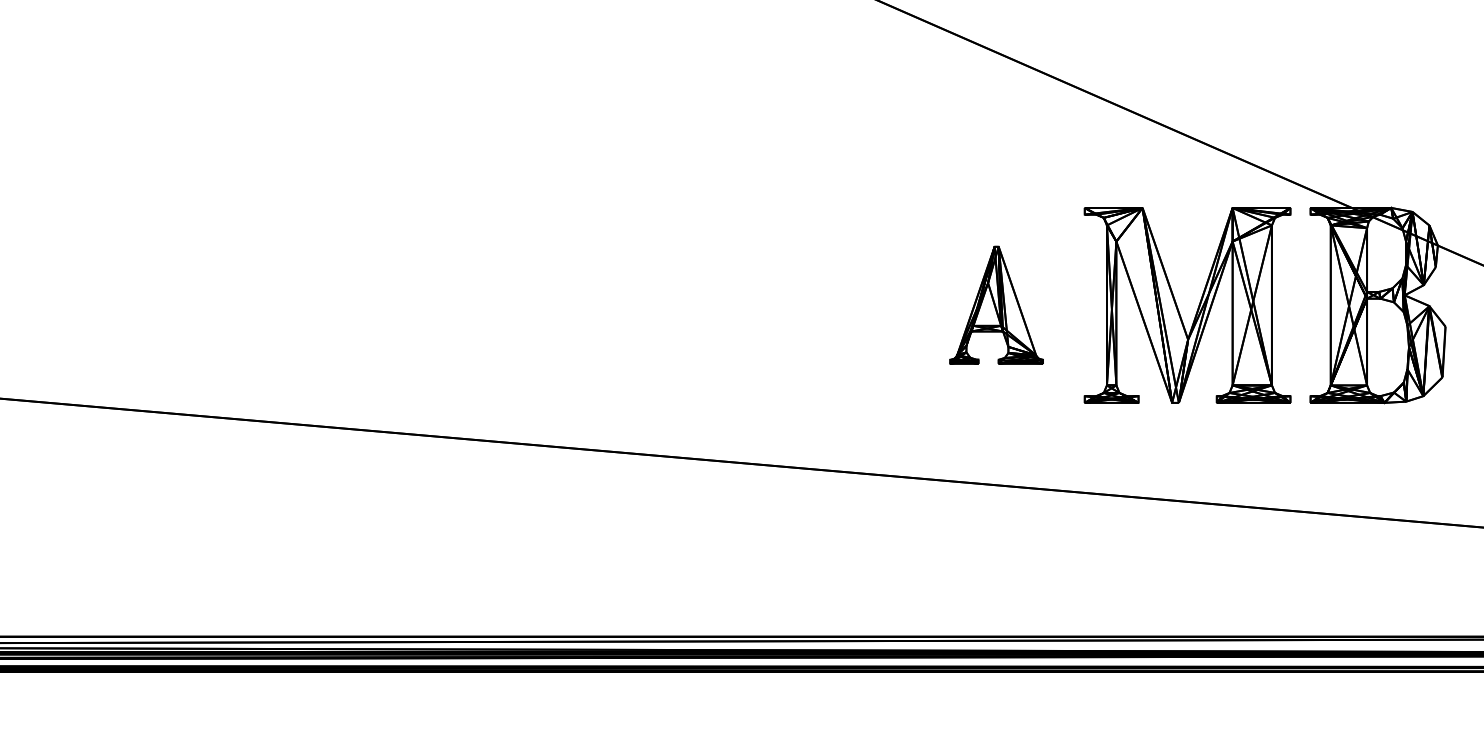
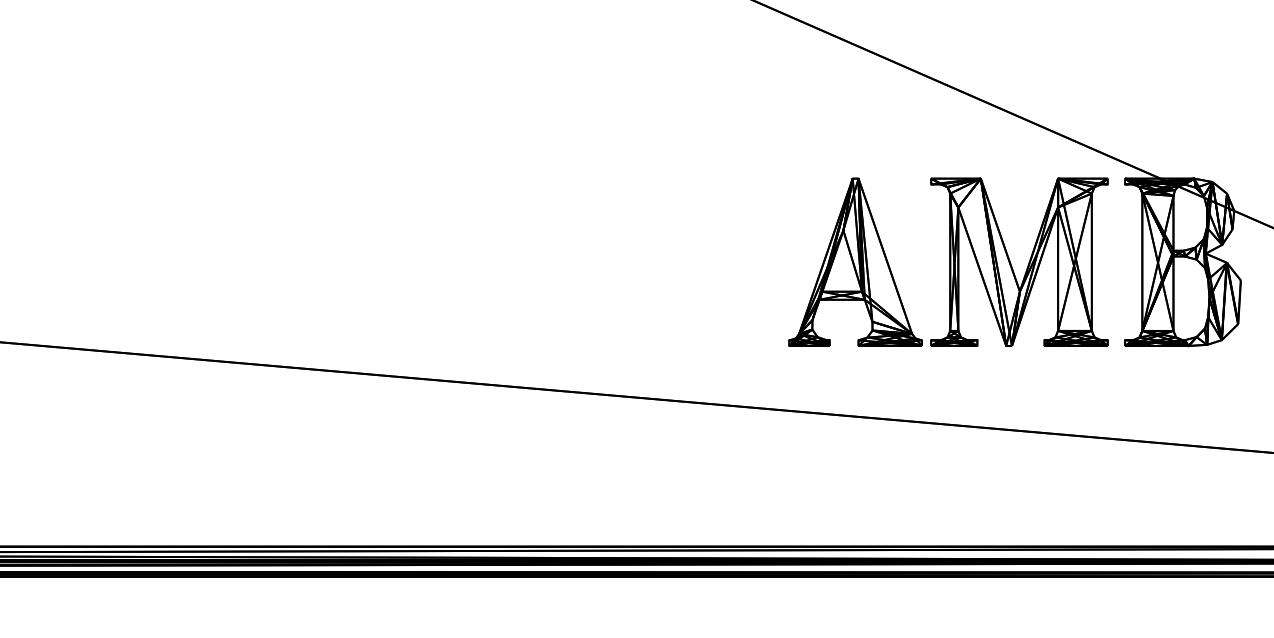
part: (996, 304) -> (855, 261), size x1.67

